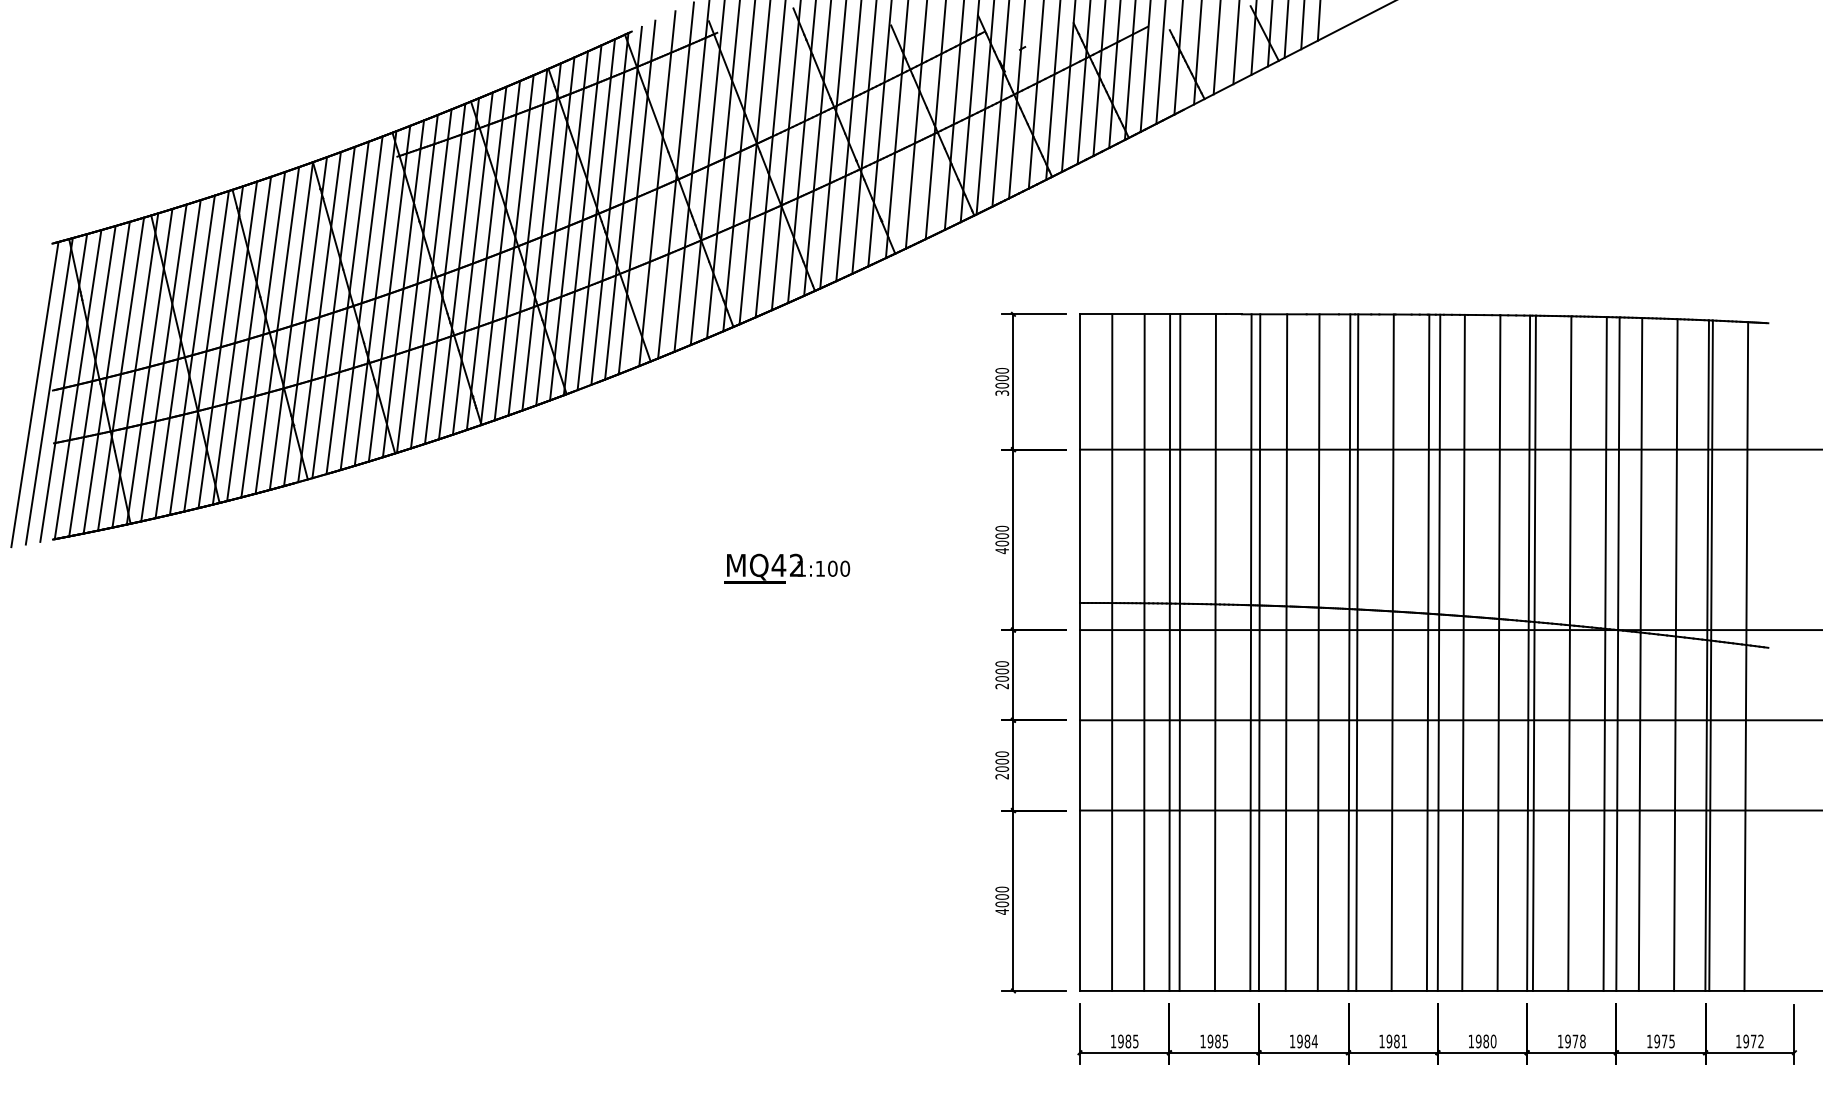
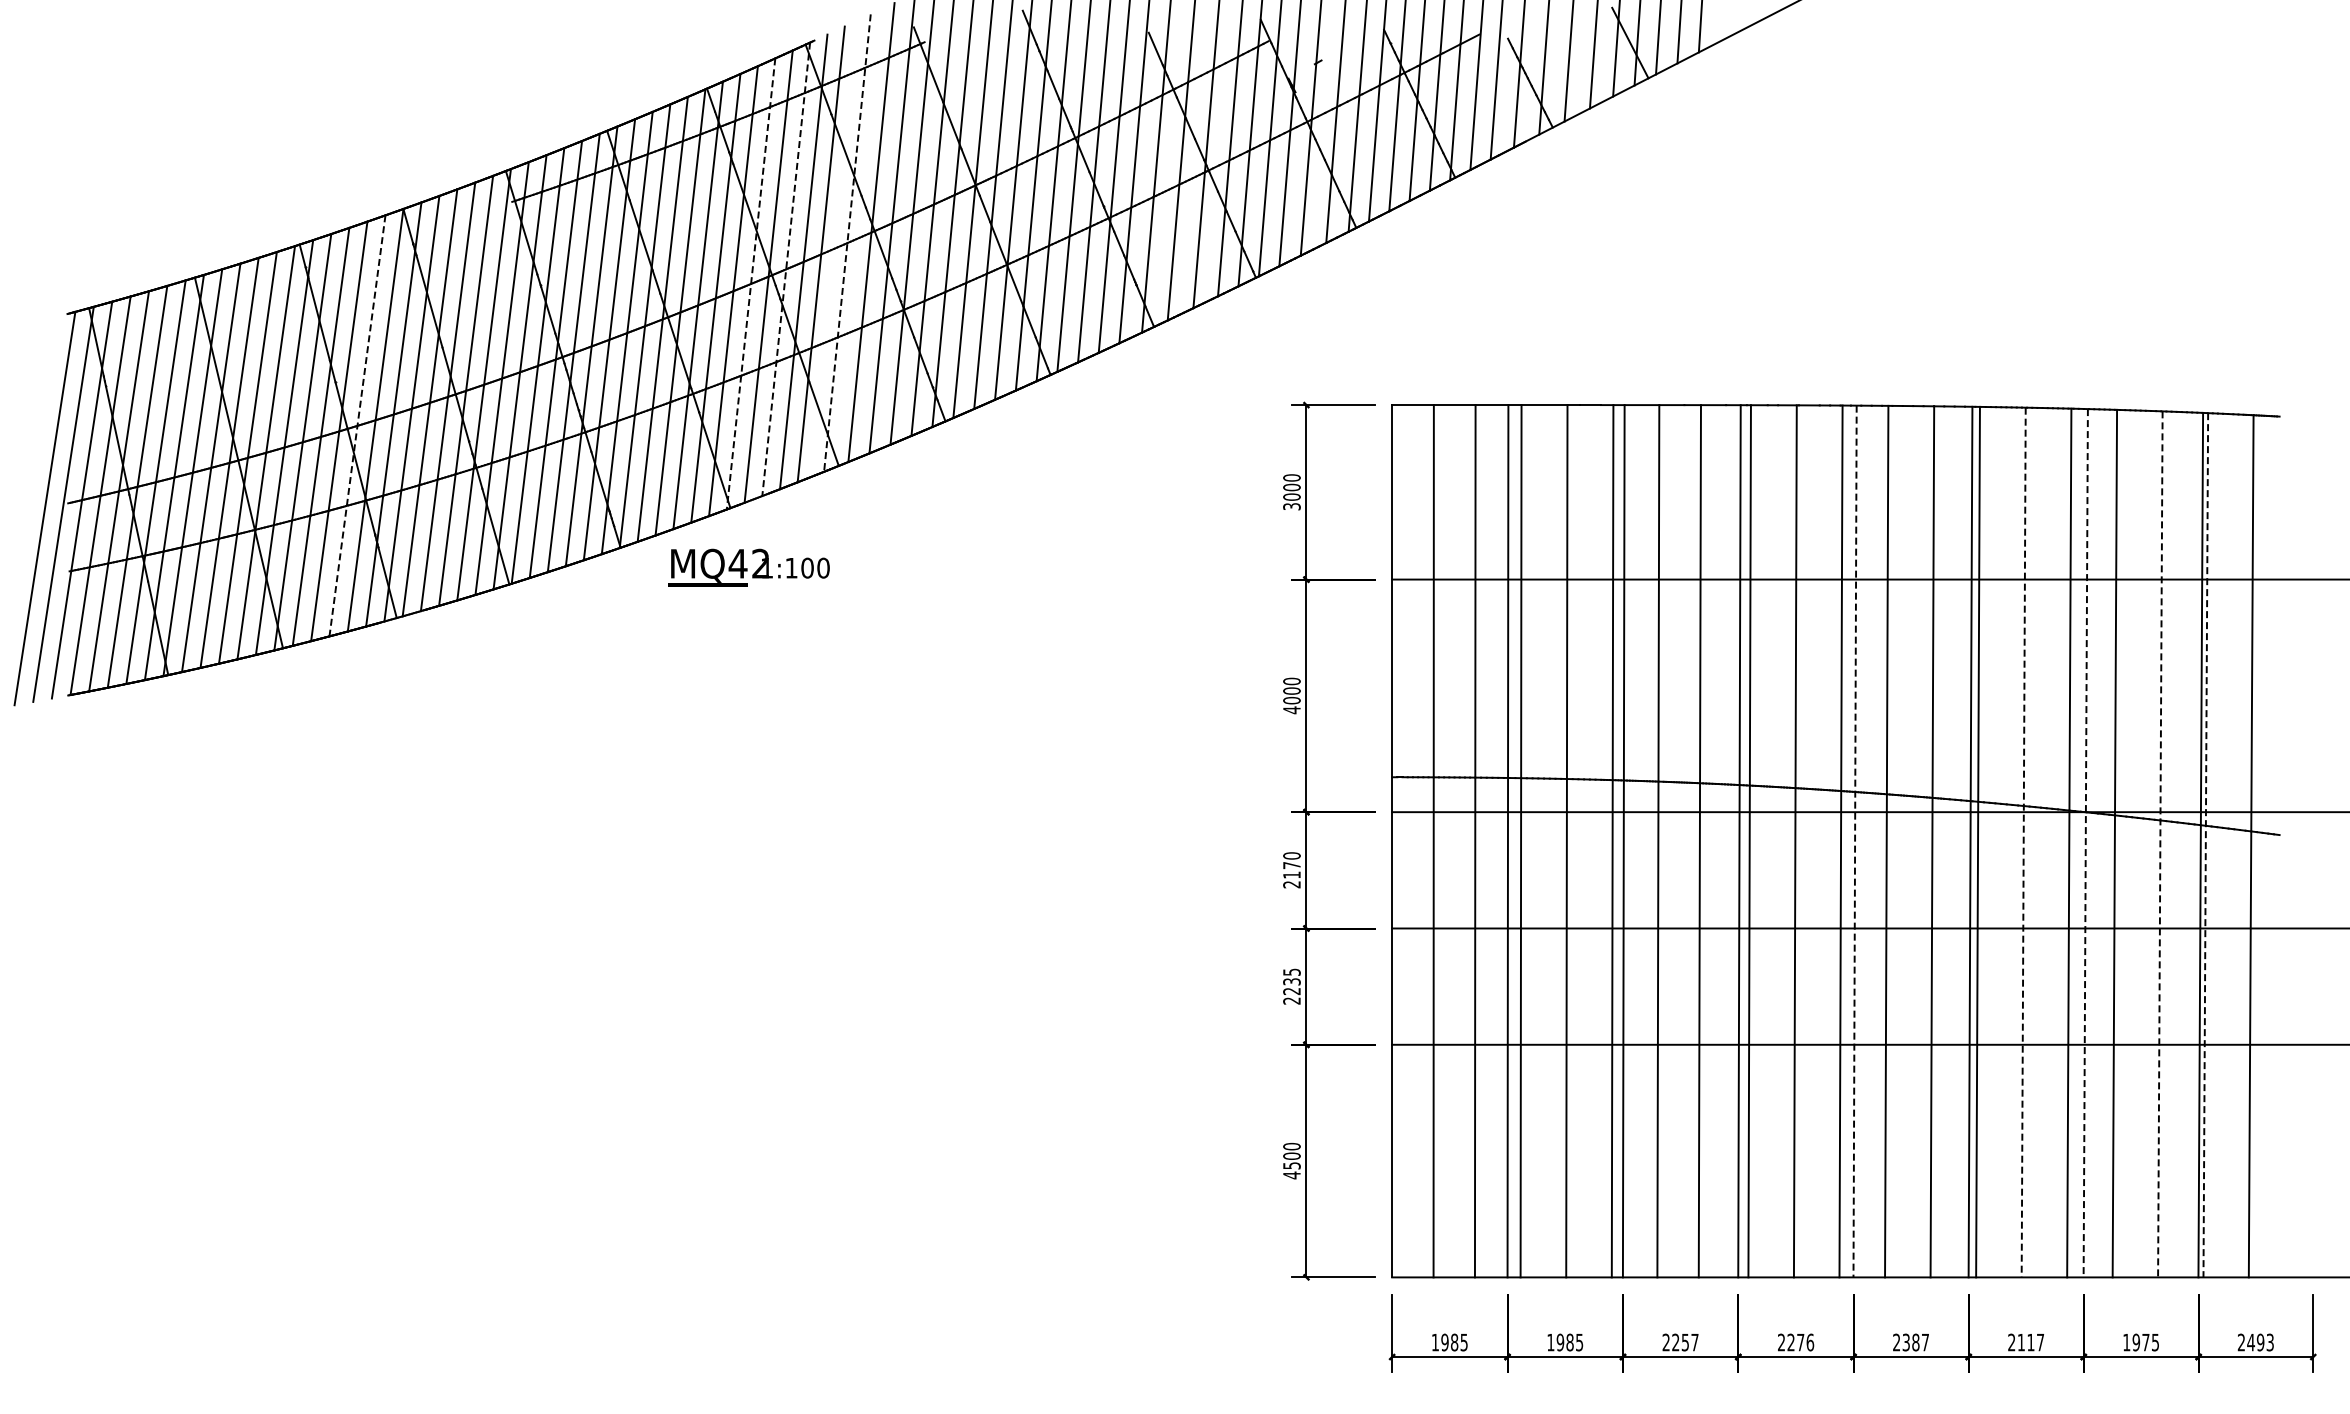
line: (657, 188) -> (847, 243), solid -> dashed
line: (610, 209) -> (786, 269), solid -> dashed
line: (582, 219) -> (751, 283), solid -> dashed
line: (277, 330) -> (357, 426), solid -> dashed
text: (787, 568) -> (748, 567), moved
line: (1439, 652) -> (1855, 841), solid -> dashed
line: (1569, 653) -> (2023, 842), solid -> dashed
line: (1617, 654) -> (2085, 843), solid -> dashed
line: (1675, 655) -> (2160, 844), solid -> dashed
line: (1710, 655) -> (2205, 845), solid -> dashed
text: (1001, 674) -> (1291, 869), 2000 -> 2170
text: (1001, 761) -> (1291, 981), 2000 -> 2235
text: (1001, 904) -> (1291, 1165), 4000 -> 4500
text: (1303, 1041) -> (1680, 1342), 1984 -> 2257
text: (1393, 1041) -> (1796, 1342), 1981 -> 2276
text: (1482, 1041) -> (1911, 1342), 1980 -> 2387
text: (1572, 1041) -> (2026, 1342), 1978 -> 2117
text: (1749, 1041) -> (2255, 1342), 1972 -> 2493

